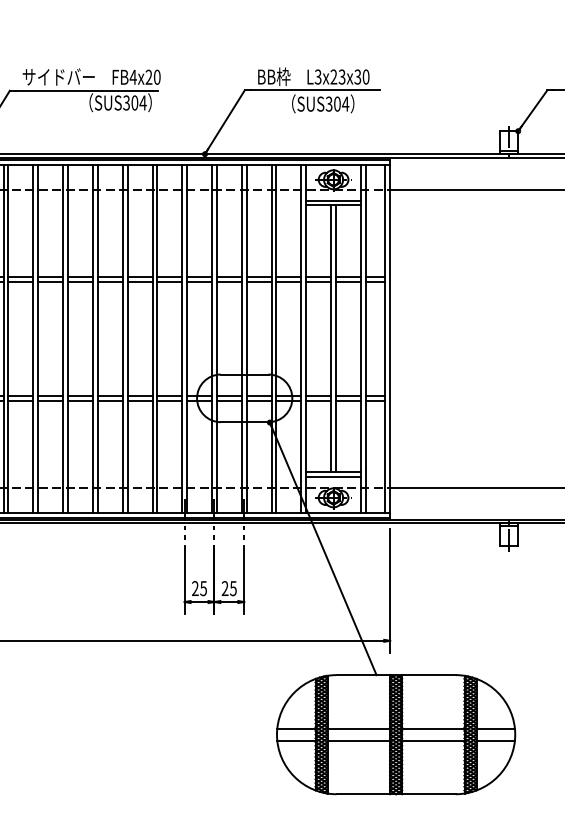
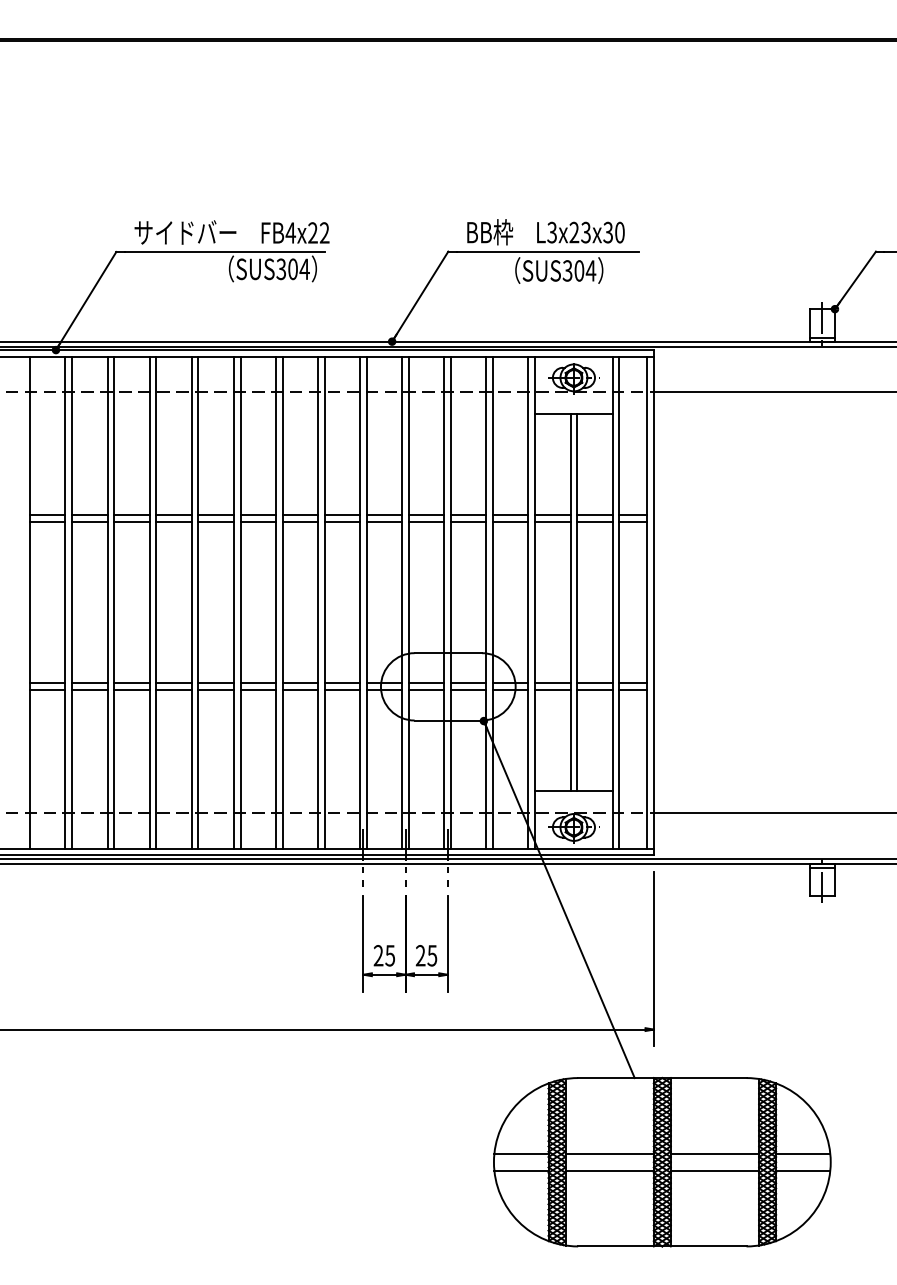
text: (157, 76) -> (324, 232), FB4x20 -> FB4x22
line: (333, 200) -> (573, 407), removed
line: (333, 477) -> (573, 798), removed

